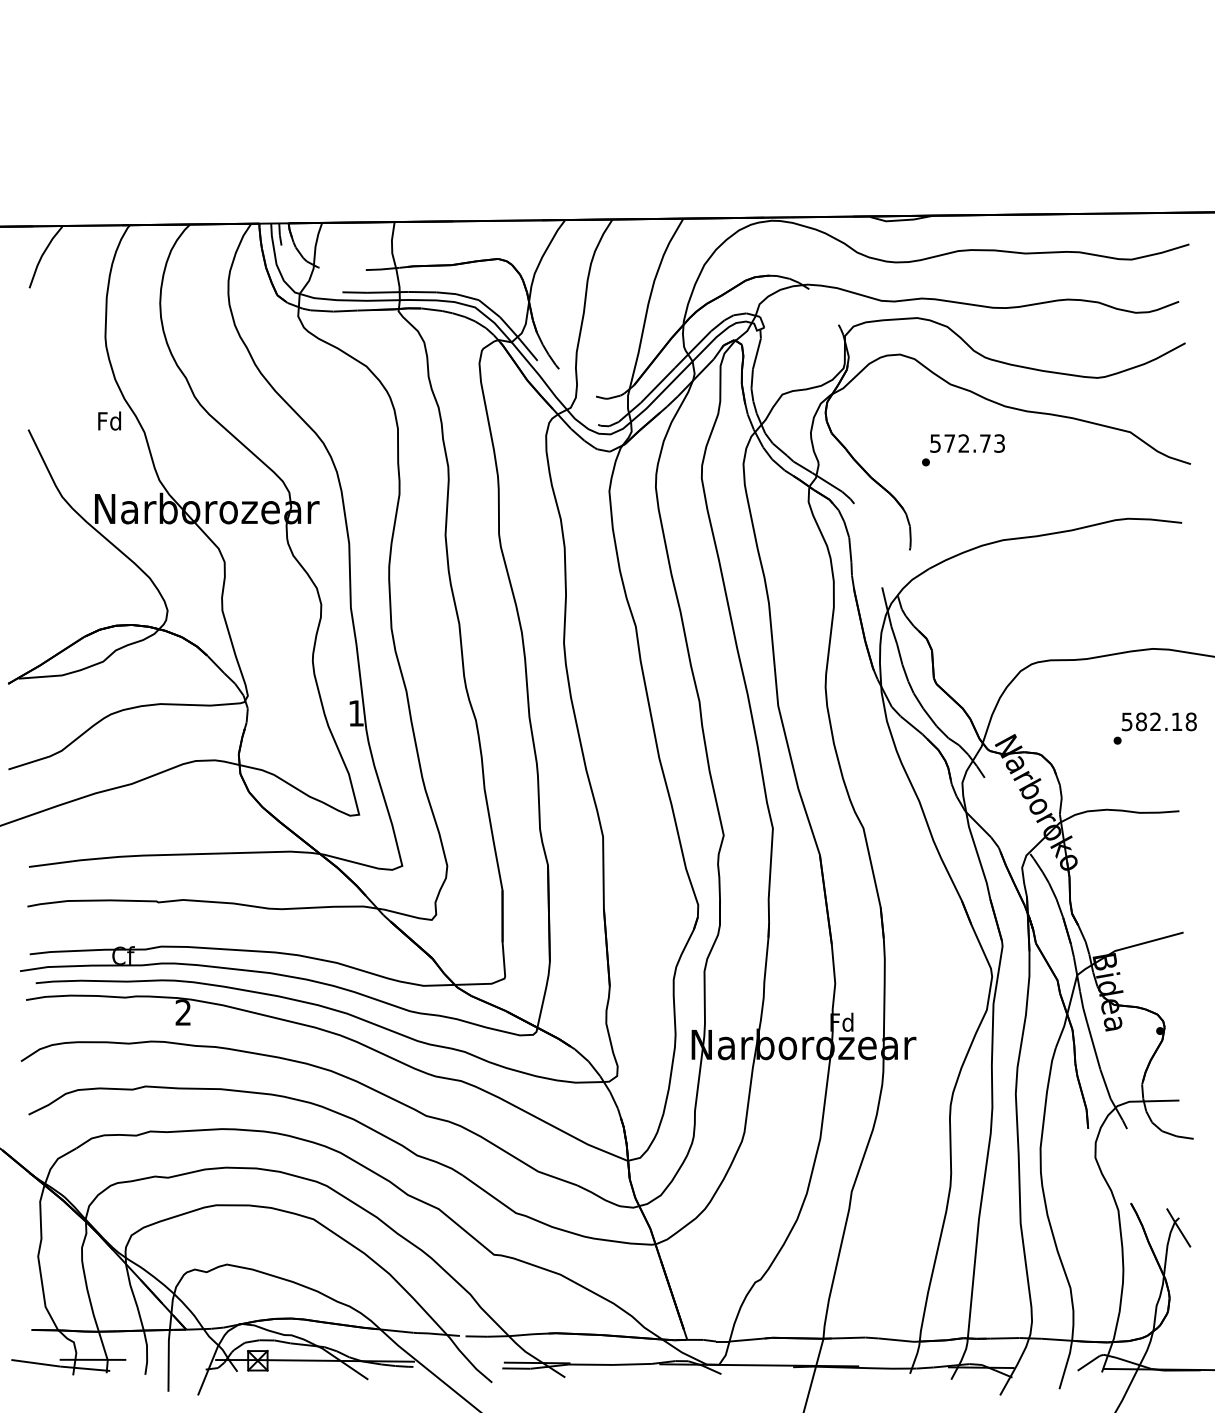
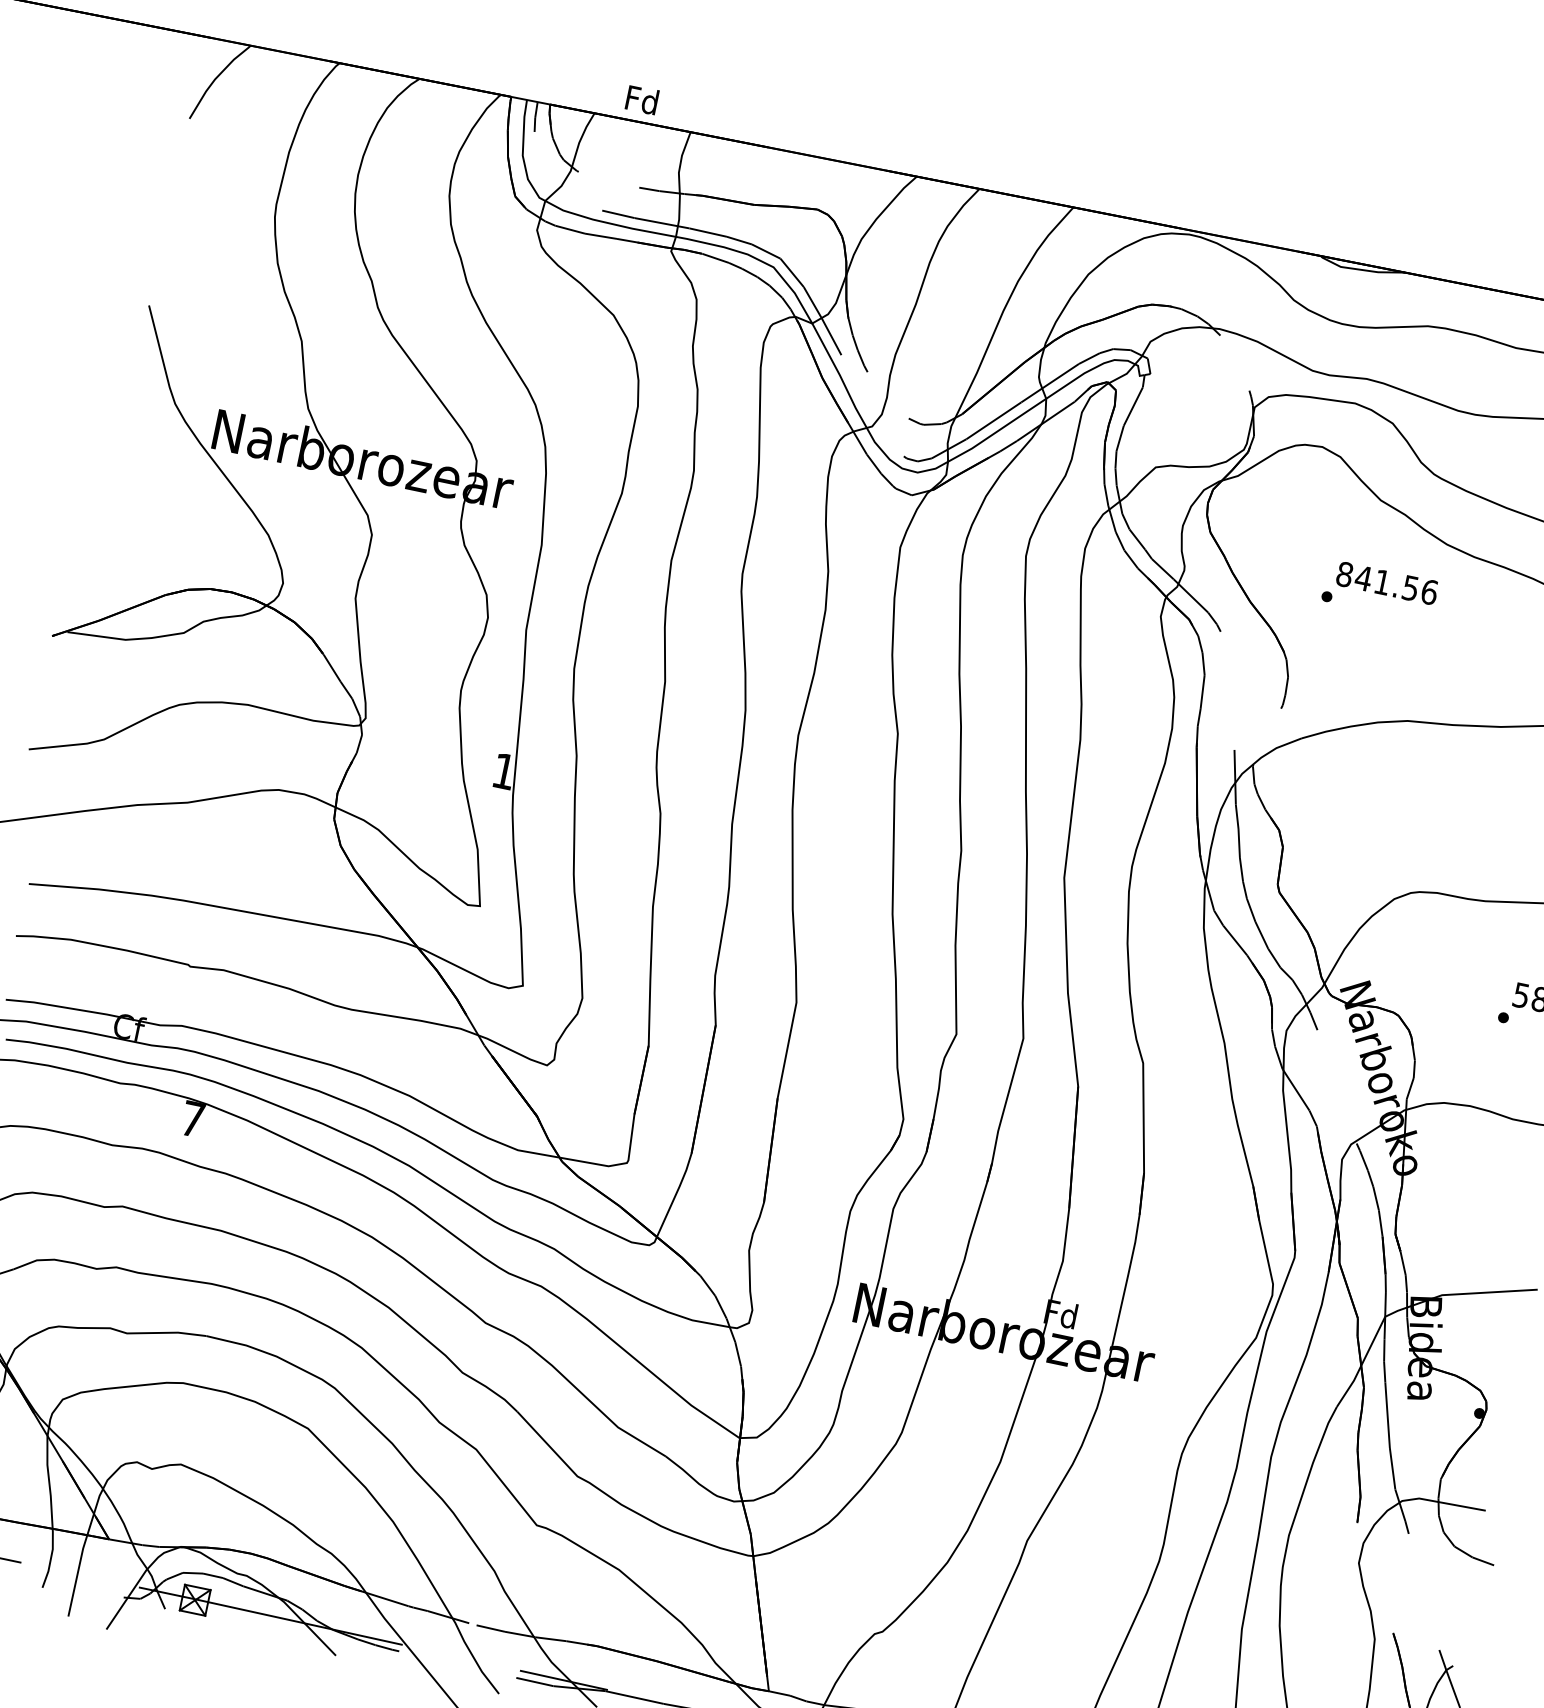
text: (109, 420) -> (642, 99), moved
text: (967, 443) -> (1387, 583), 572.73 -> 841.56
text: (182, 1012) -> (191, 1118), 2 -> 7

